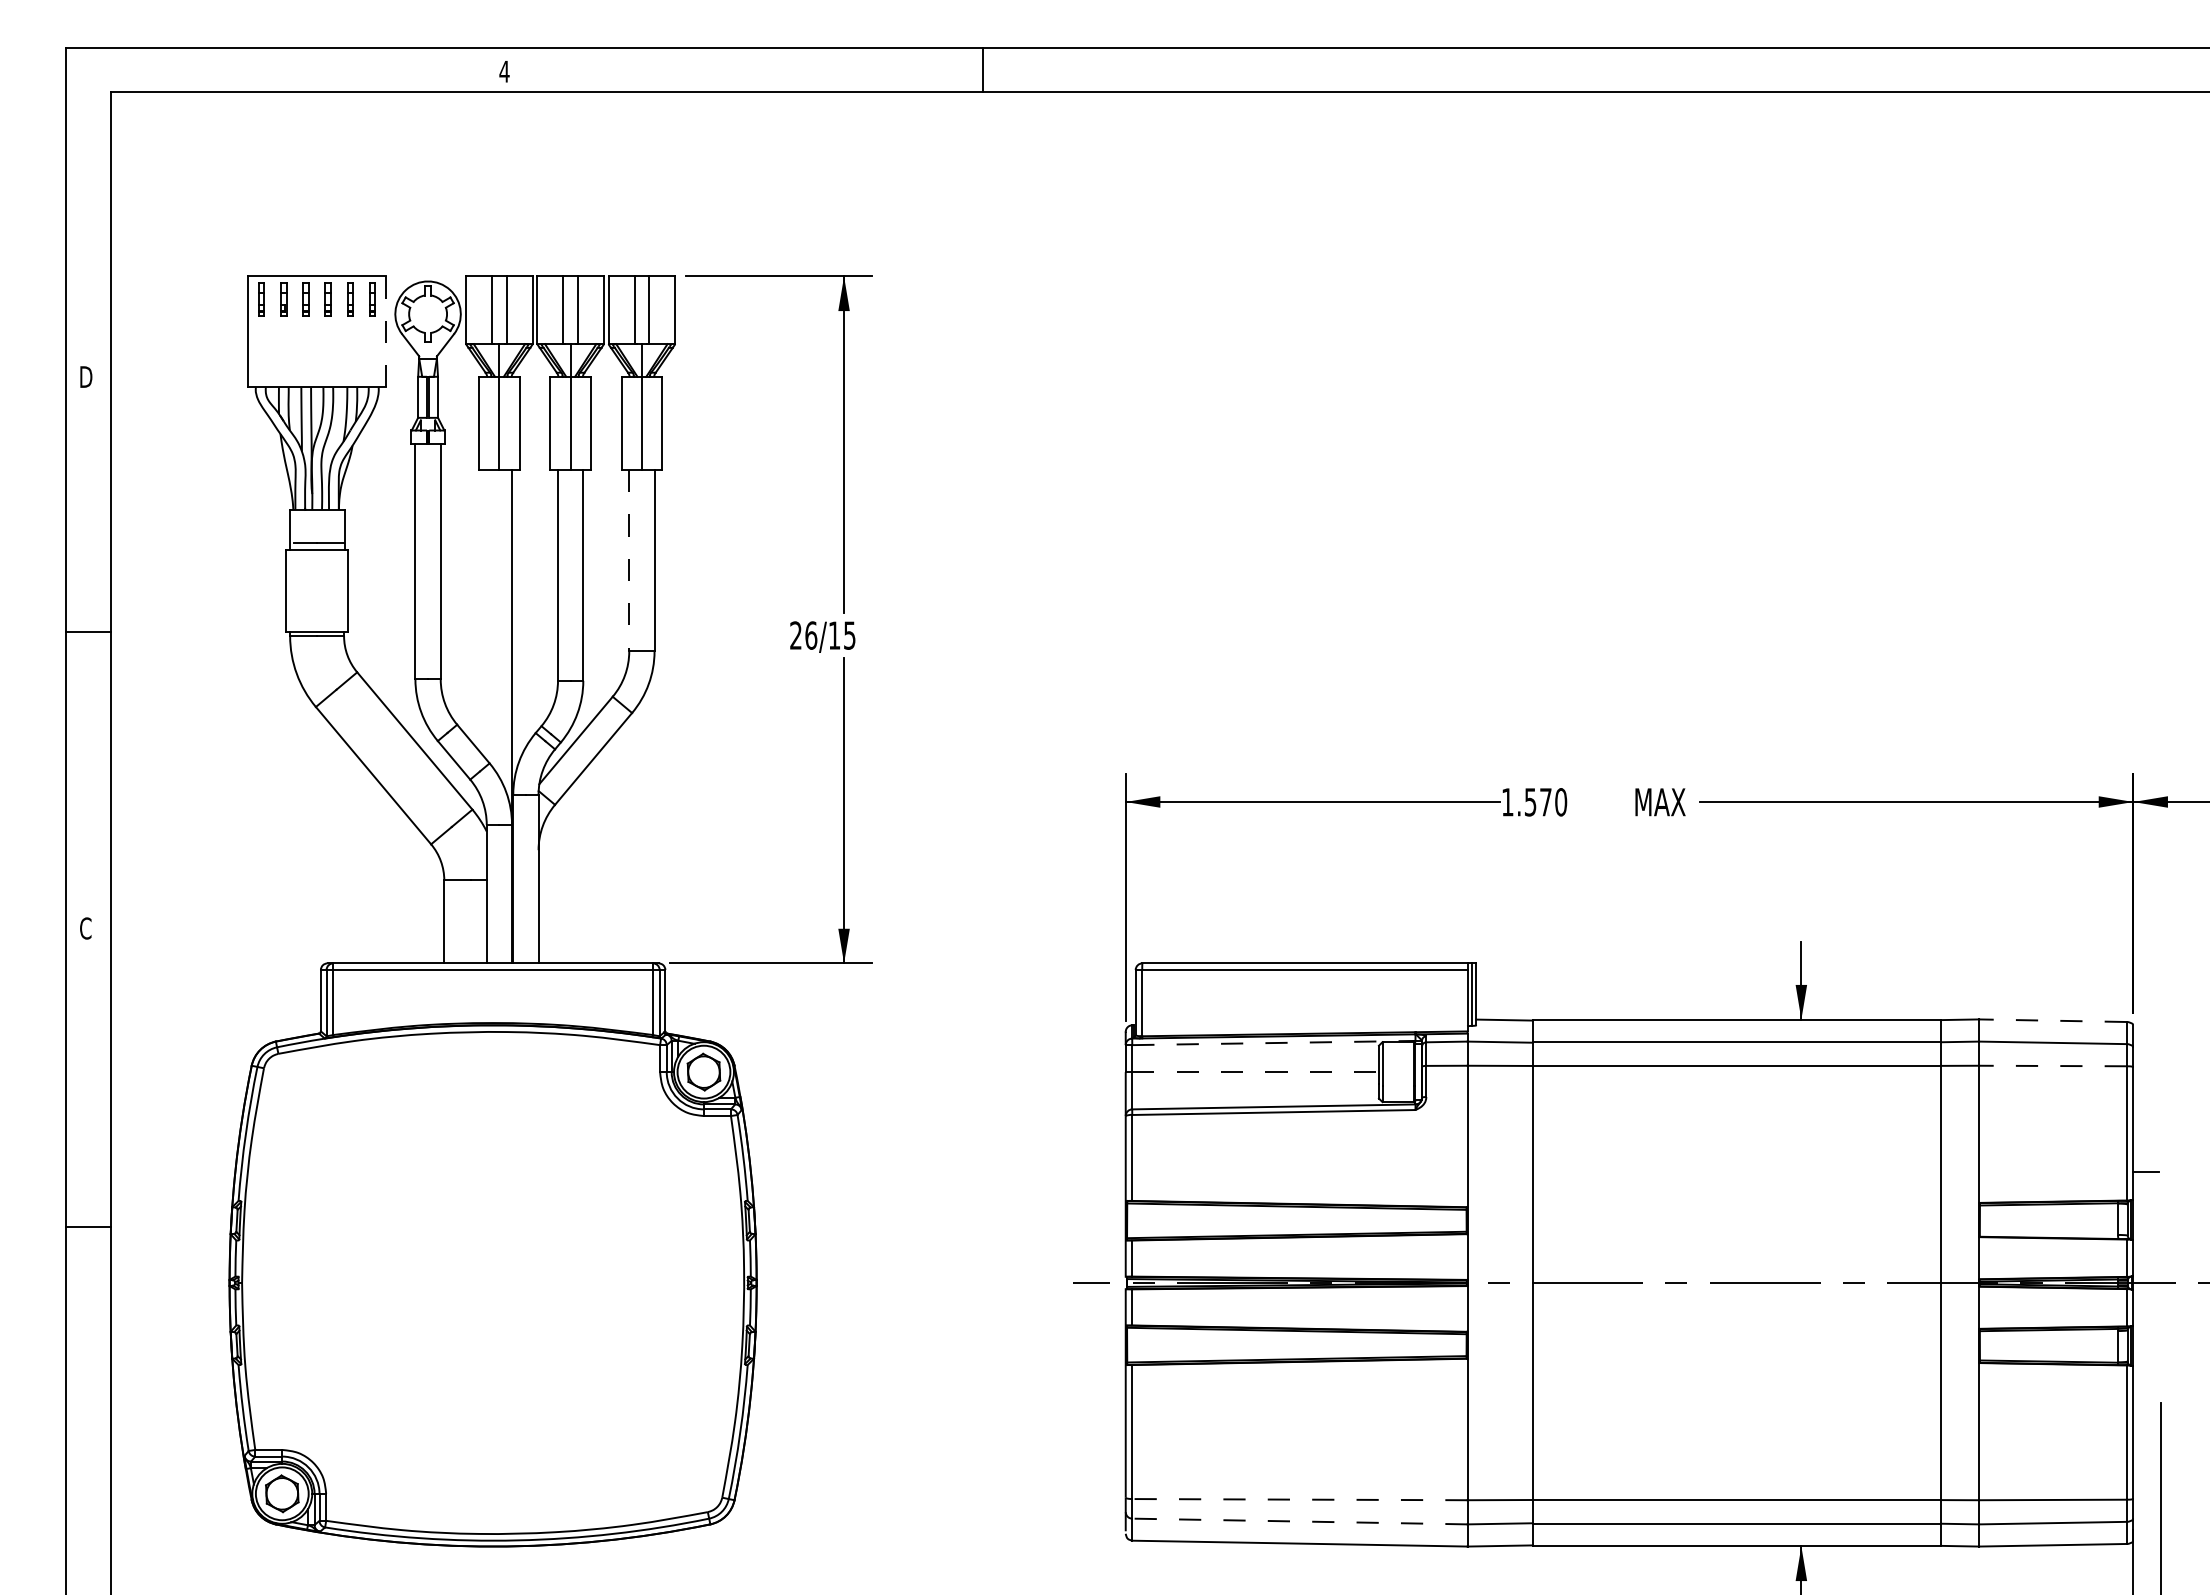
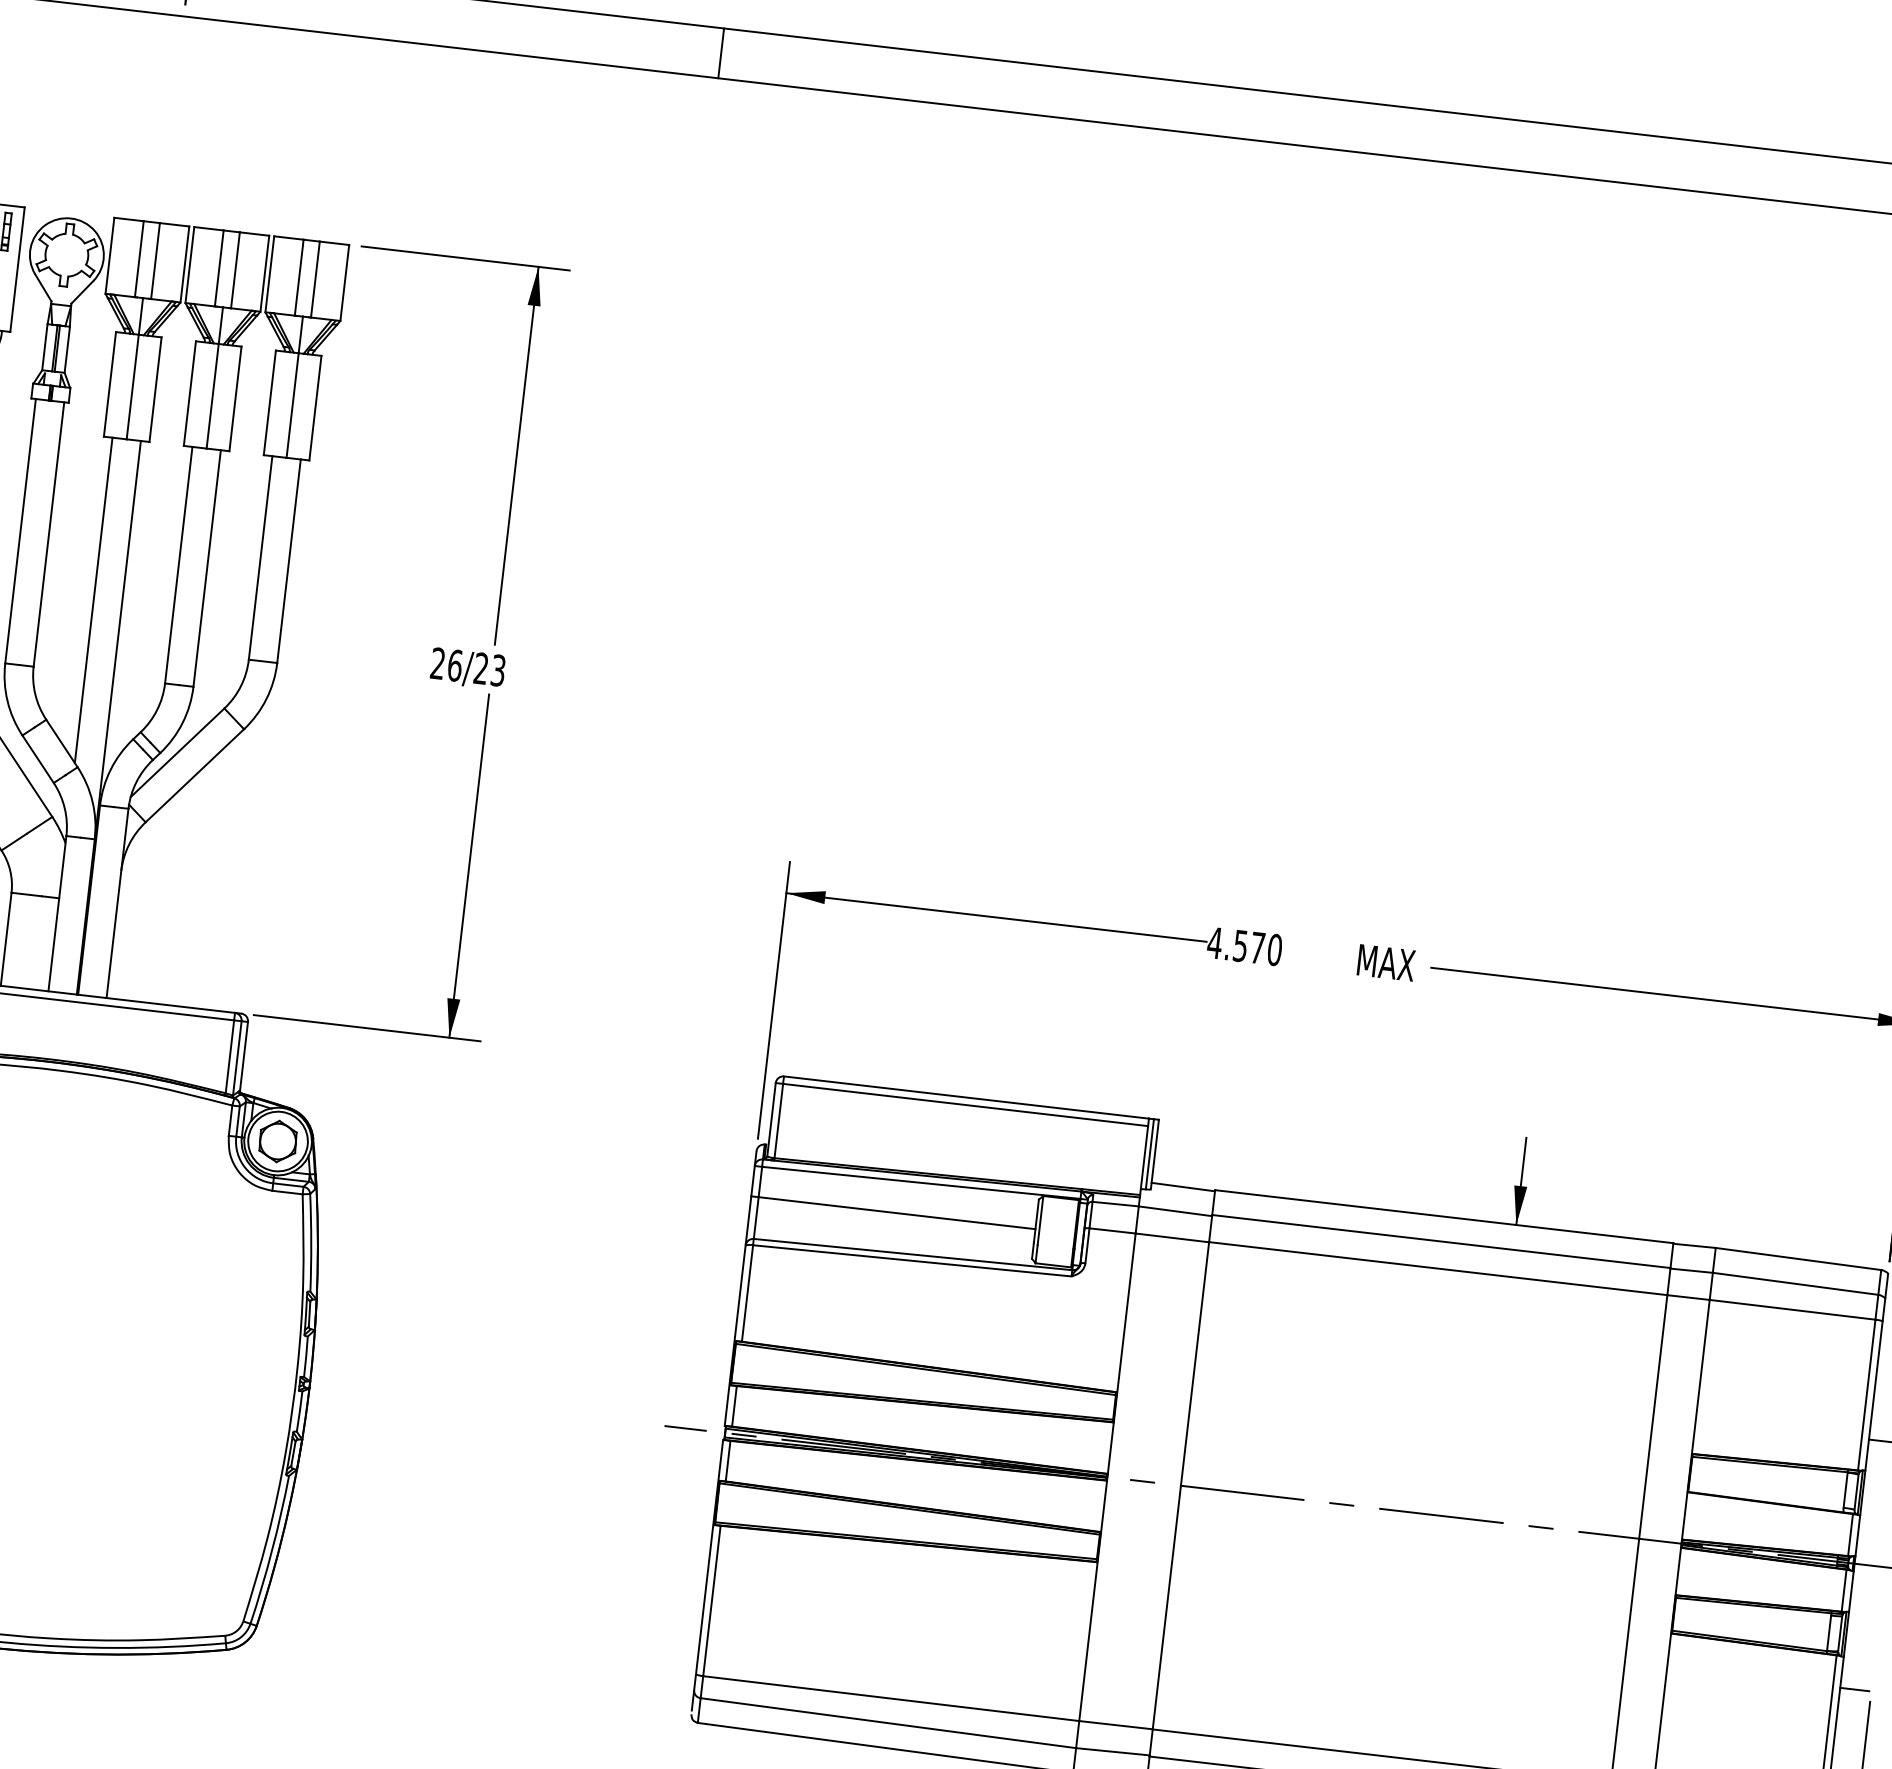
line: (386, 332) -> (17, 270), dashed -> solid
line: (629, 560) -> (260, 557), dashed -> solid
line: (486, 614) -> (93, 599), added
text: (841, 635) -> (489, 669), 26/15 -> 26/23
text: (1507, 802) -> (1214, 943), 1.570 -> 4.570
line: (2052, 1020) -> (1797, 1258), dashed -> solid
line: (1273, 1043) -> (920, 1183), dashed -> solid
line: (2052, 1066) -> (1791, 1310), dashed -> solid
line: (1256, 1072) -> (898, 1213), dashed -> solid
line: (2146, 1393) -> (1855, 1689), added
line: (1299, 1499) -> (890, 1698), dashed -> solid
line: (1299, 1521) -> (887, 1723), dashed -> solid

